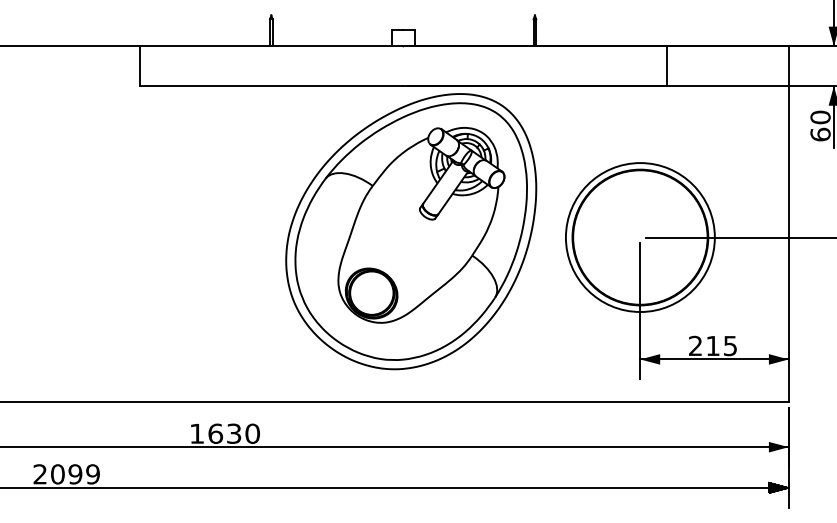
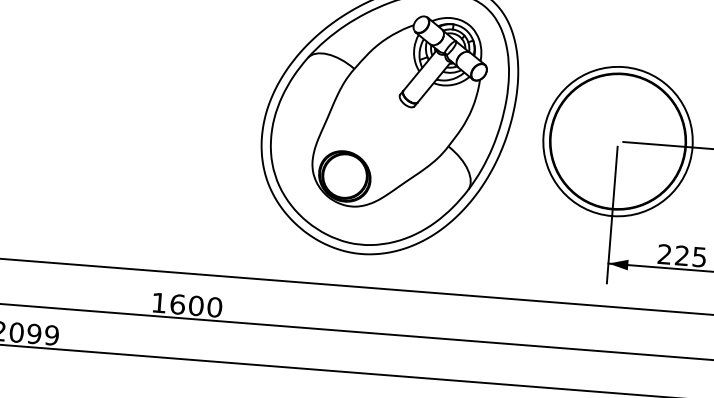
text: (712, 345) -> (681, 255), 215 -> 225
text: (234, 433) -> (196, 305), 1630 -> 1600

